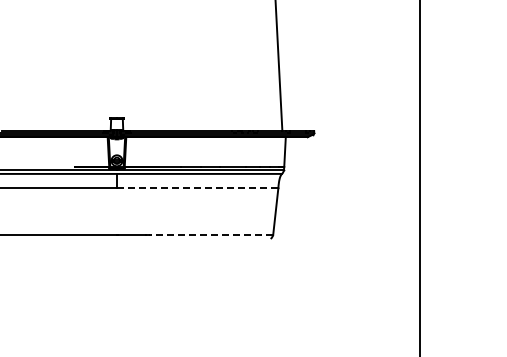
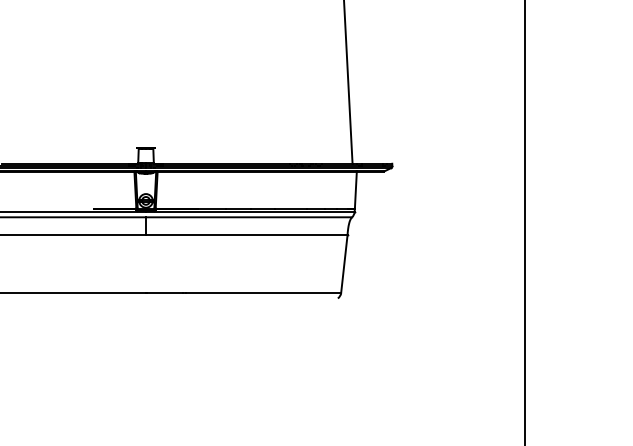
line: (197, 188) -> (246, 235), dashed -> solid
line: (210, 234) -> (262, 292), dashed -> solid

